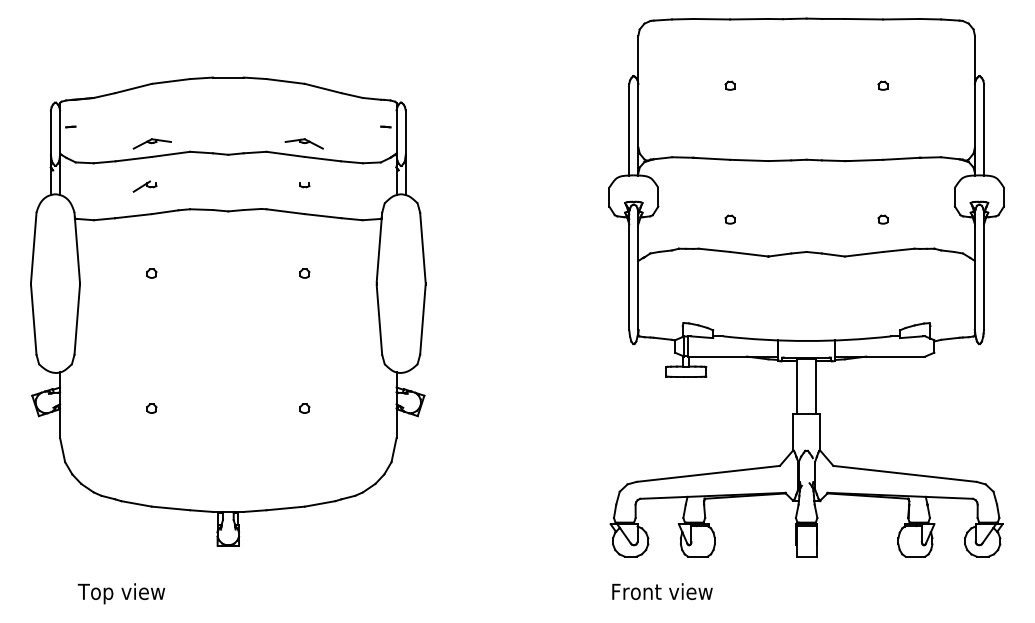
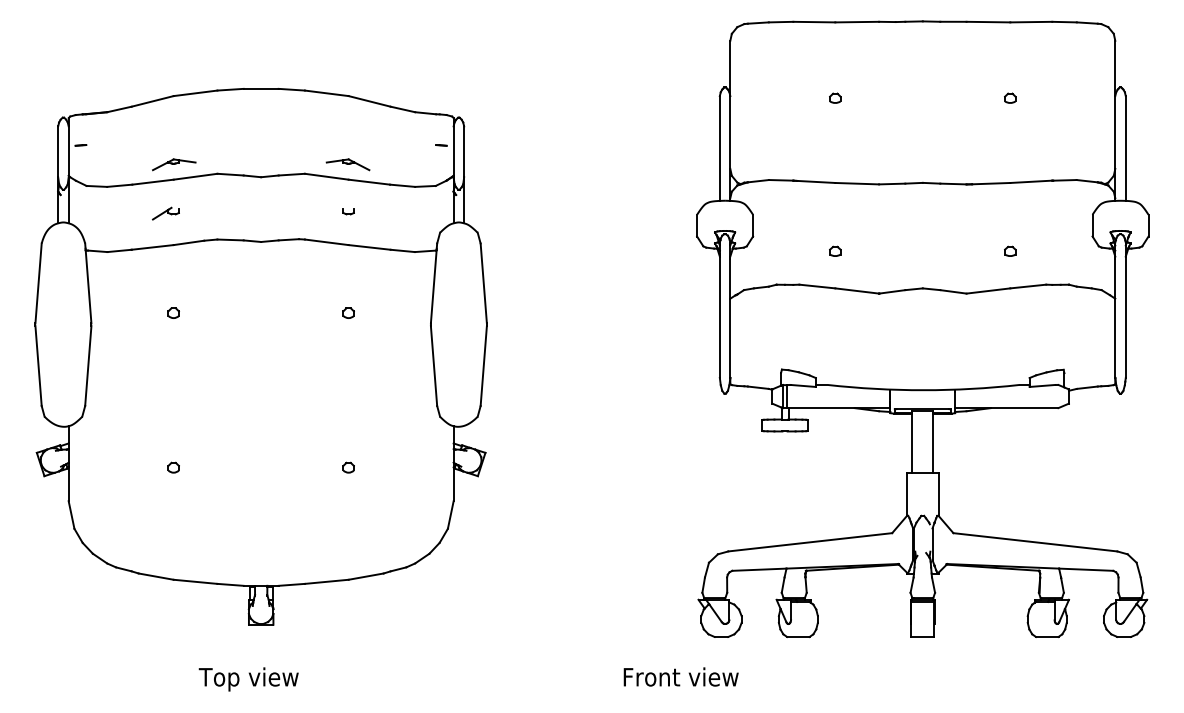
text: (662, 591) -> (681, 676), moved
text: (121, 593) -> (248, 679), moved

